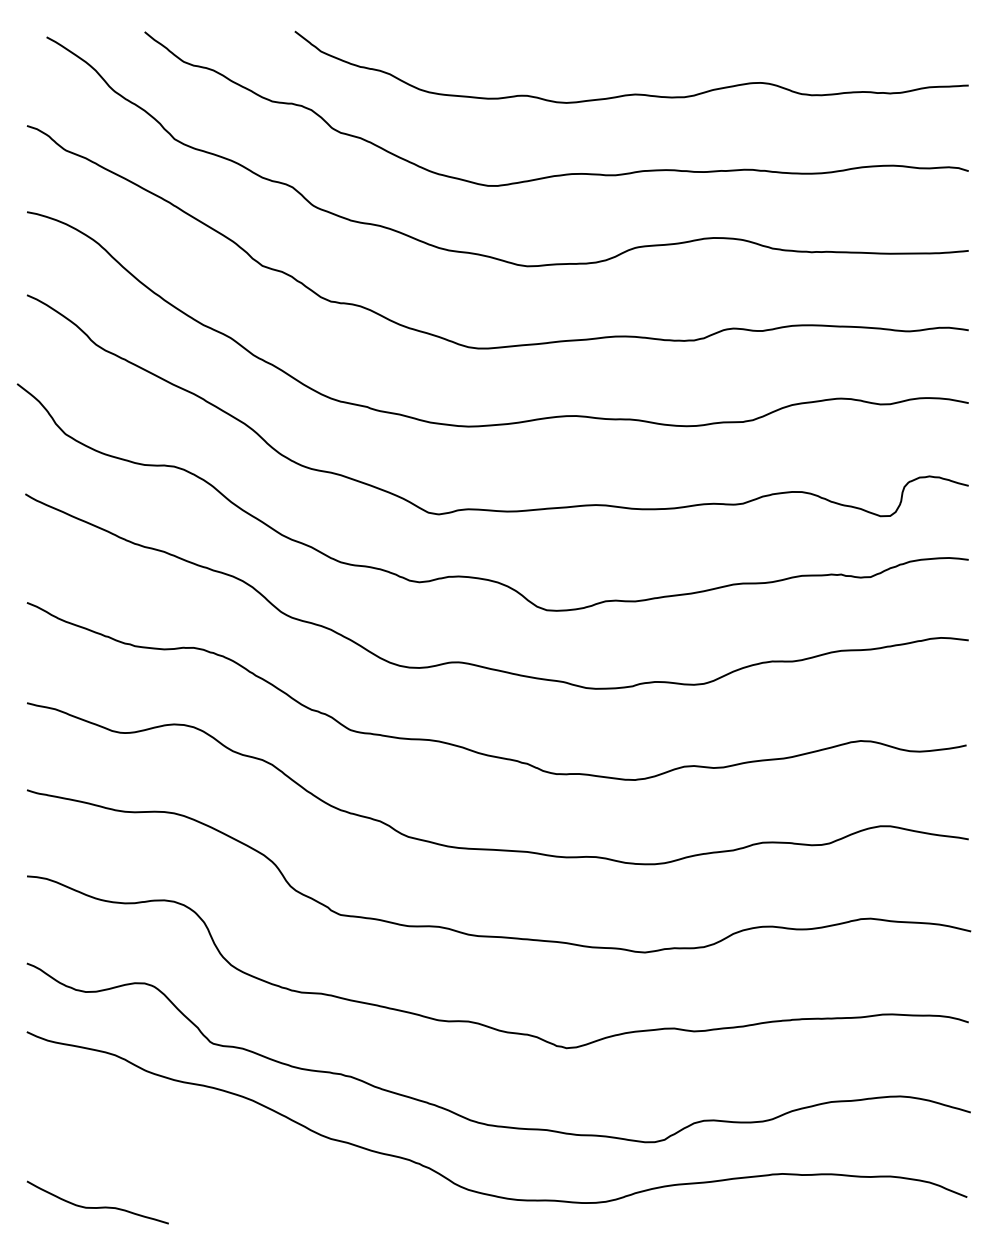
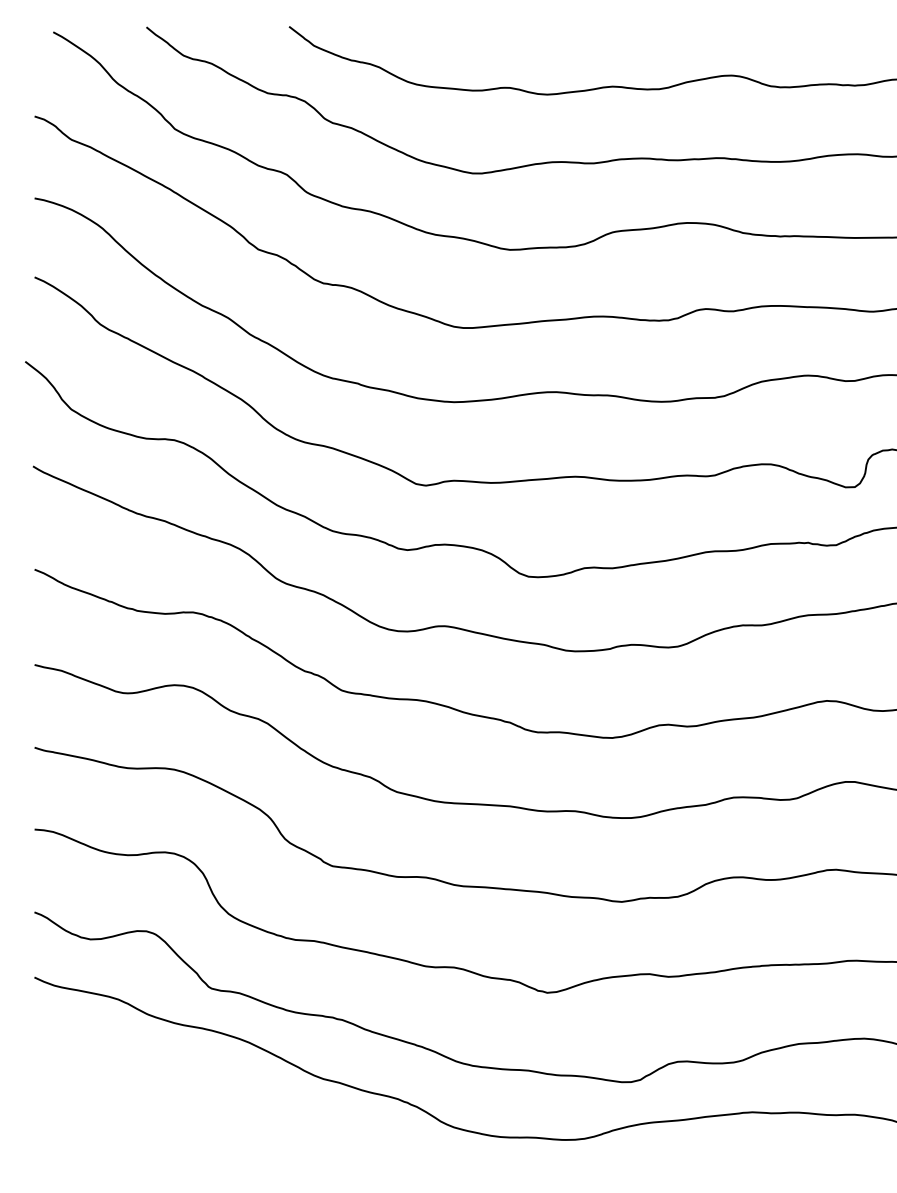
curve: (99, 1206) -> (103, 1143), removed

